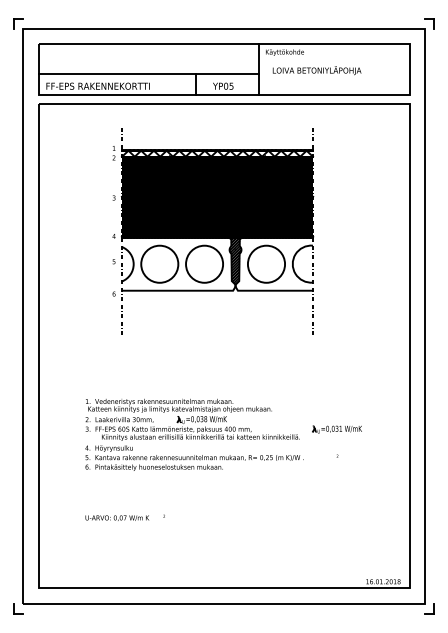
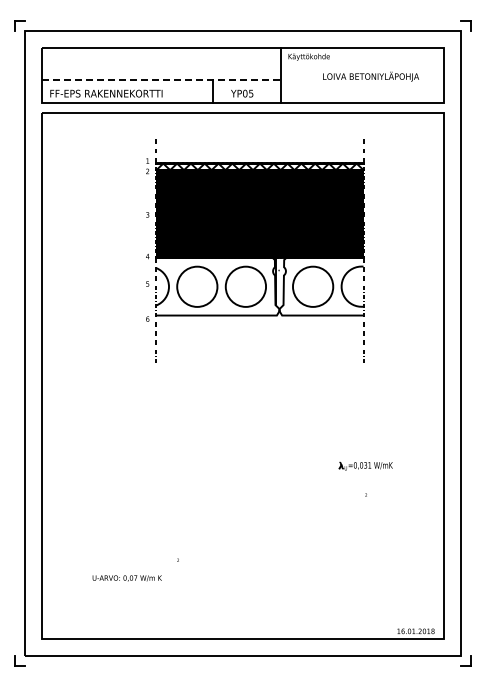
text: (316, 70) -> (370, 76), moved
line: (148, 74) -> (161, 80), solid -> dashed
part: (213, 230) -> (255, 250), moved
part: (194, 434) -> (210, 471), removed
text: (116, 518) -> (126, 578), moved

